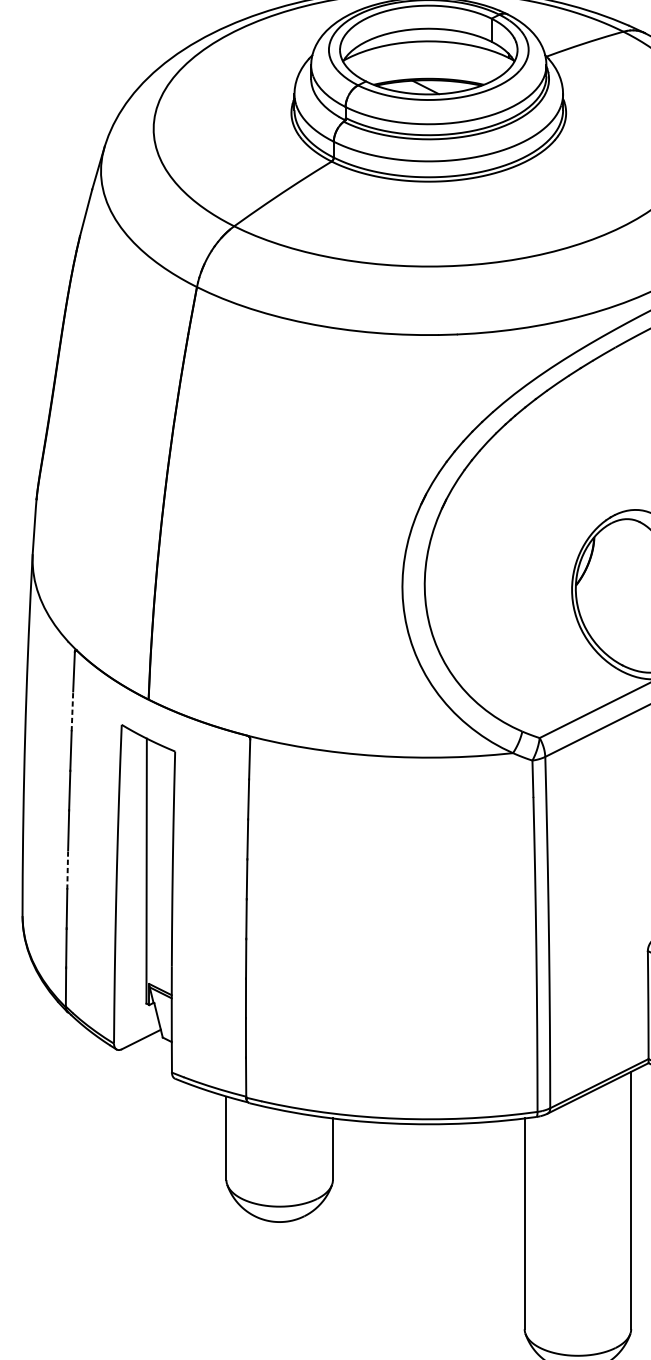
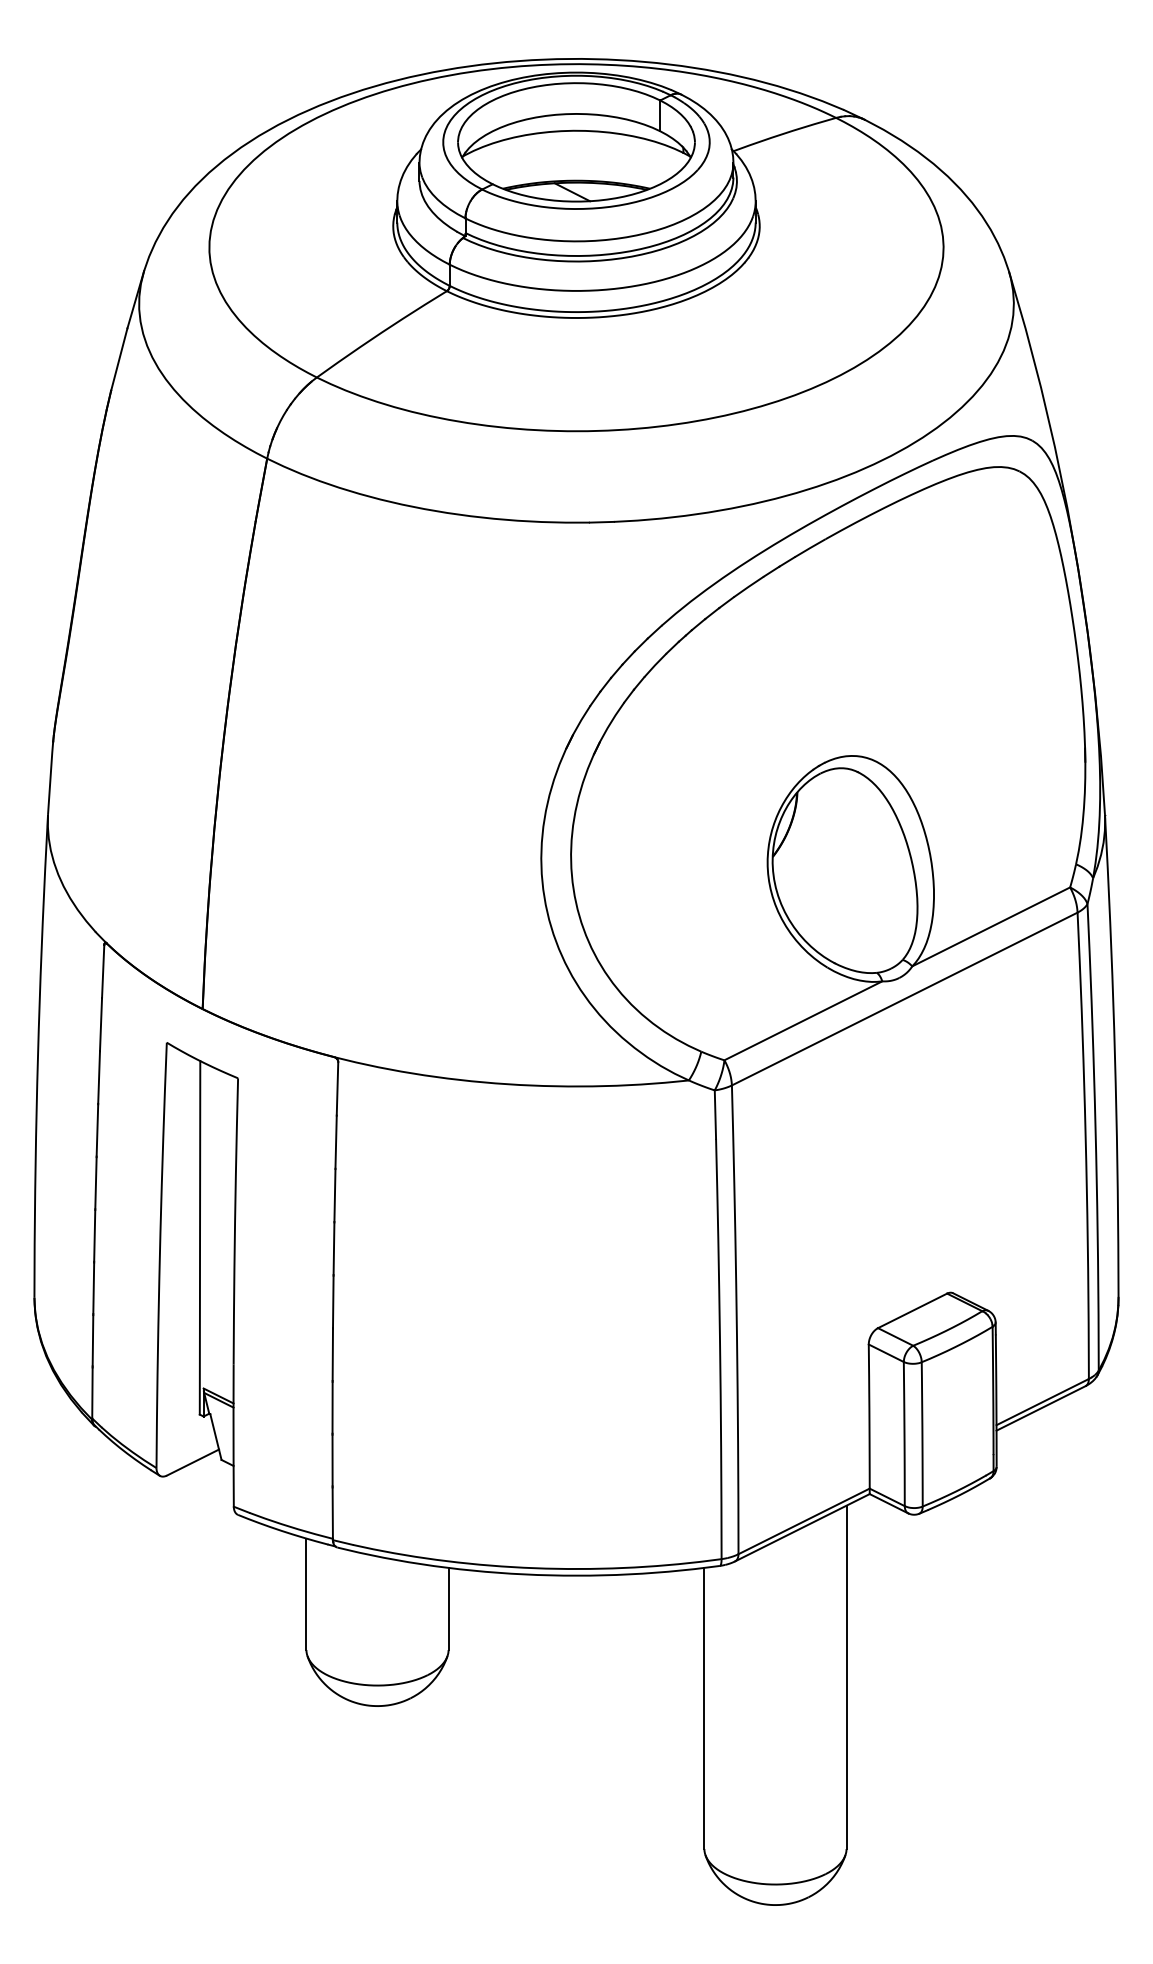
line: (72, 711) -> (101, 1024), dashed -> solid
line: (67, 869) -> (94, 1235), dashed -> solid

